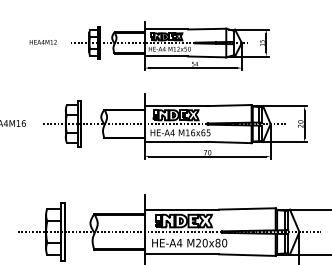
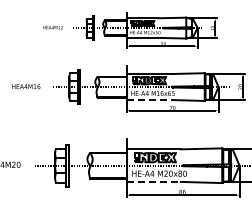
line: (175, 142) -> (149, 100), solid -> dashed
line: (182, 253) -> (154, 181), solid -> dashed

